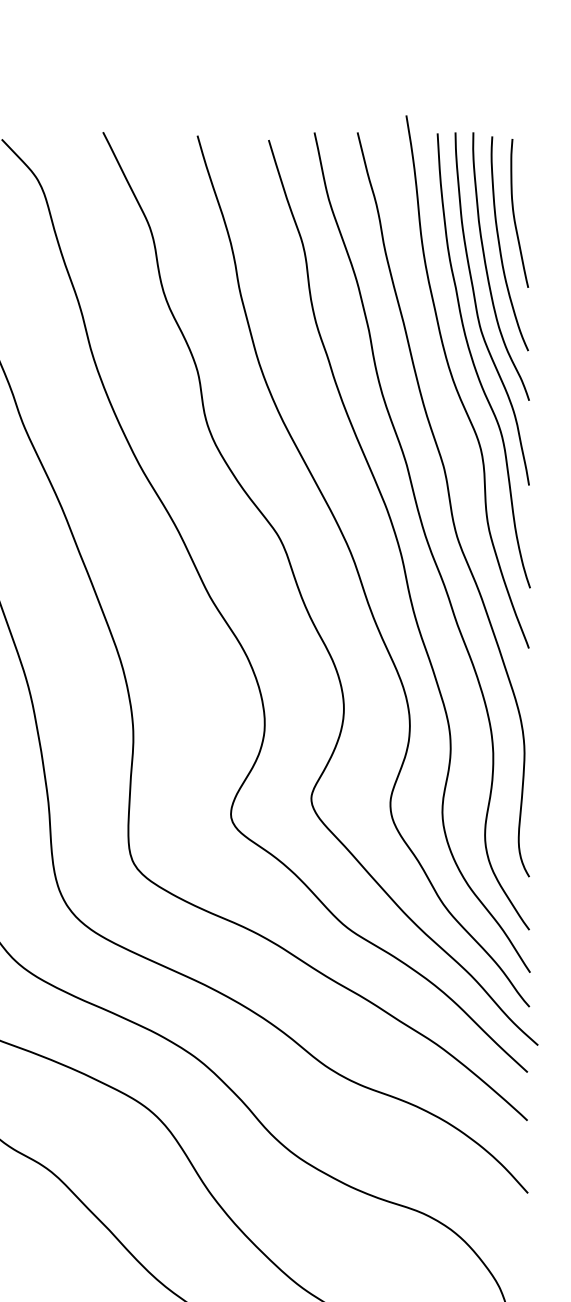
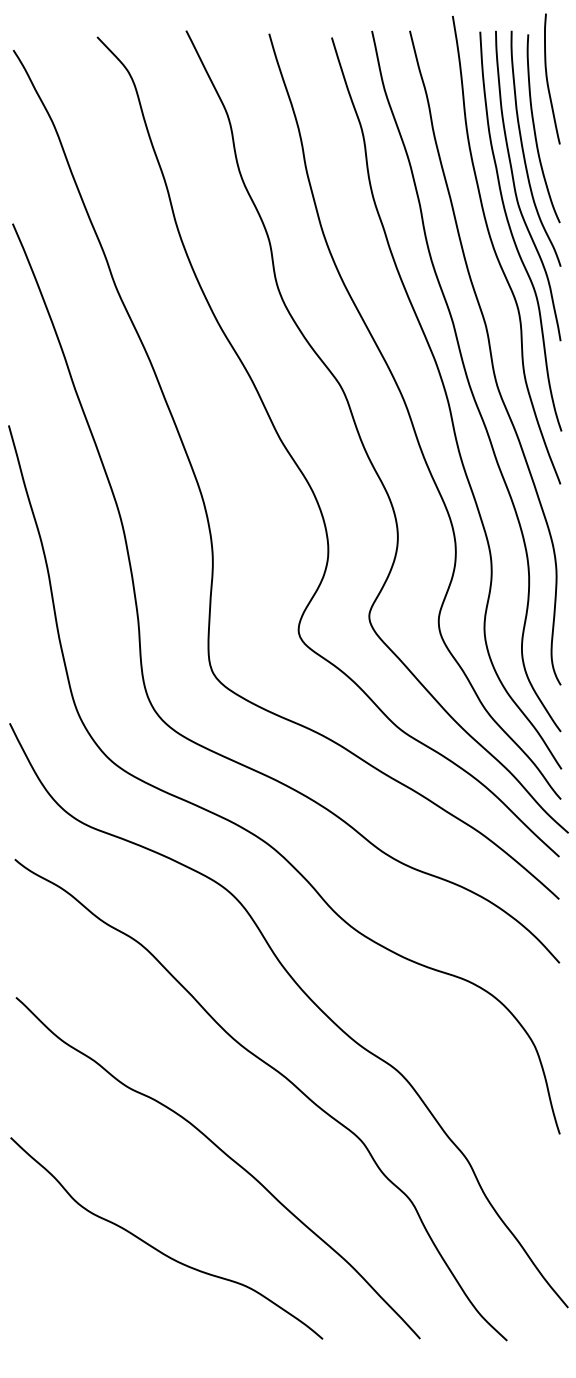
curve: (515, 215) -> (548, 80), moved

